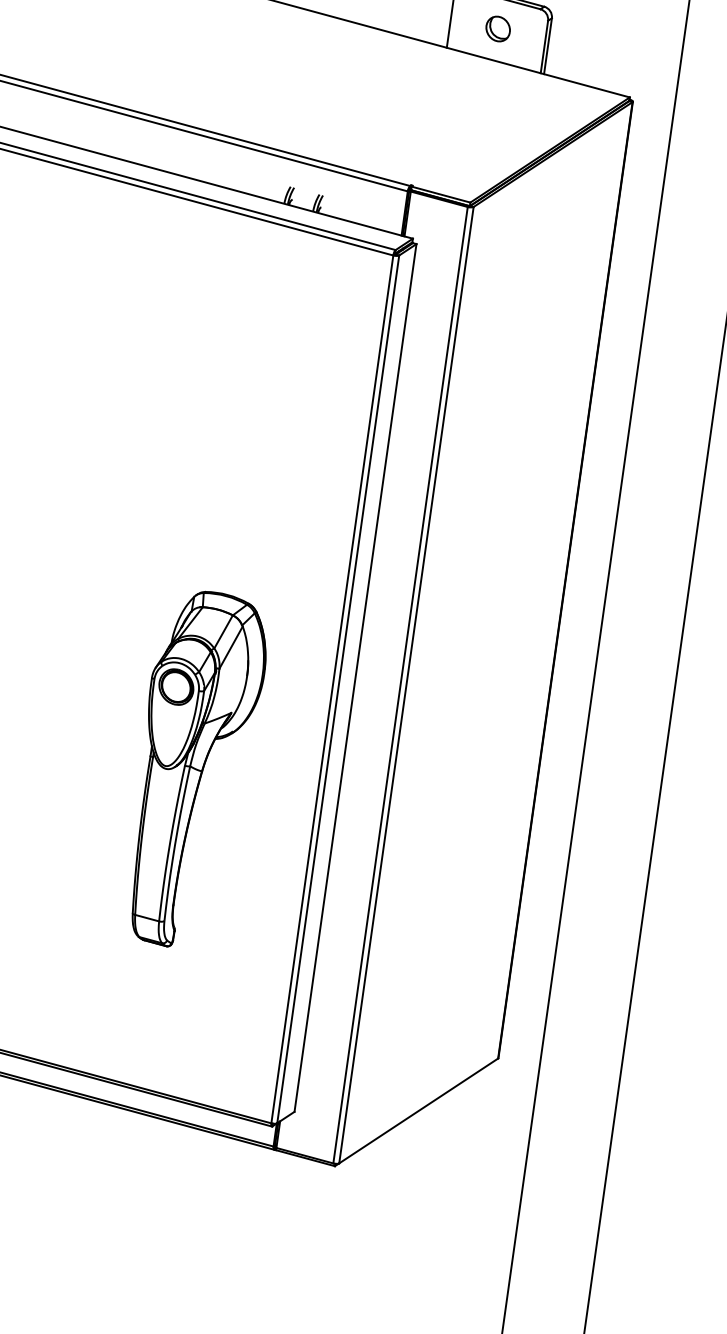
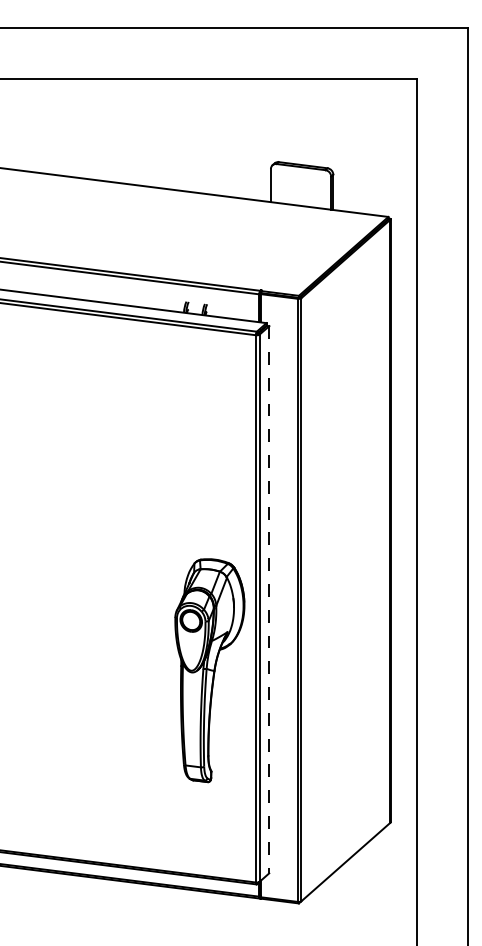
part: (497, 27) -> (300, 185), removed
line: (356, 677) -> (269, 599), solid -> dashed
part: (194, 769) -> (209, 670), moved

